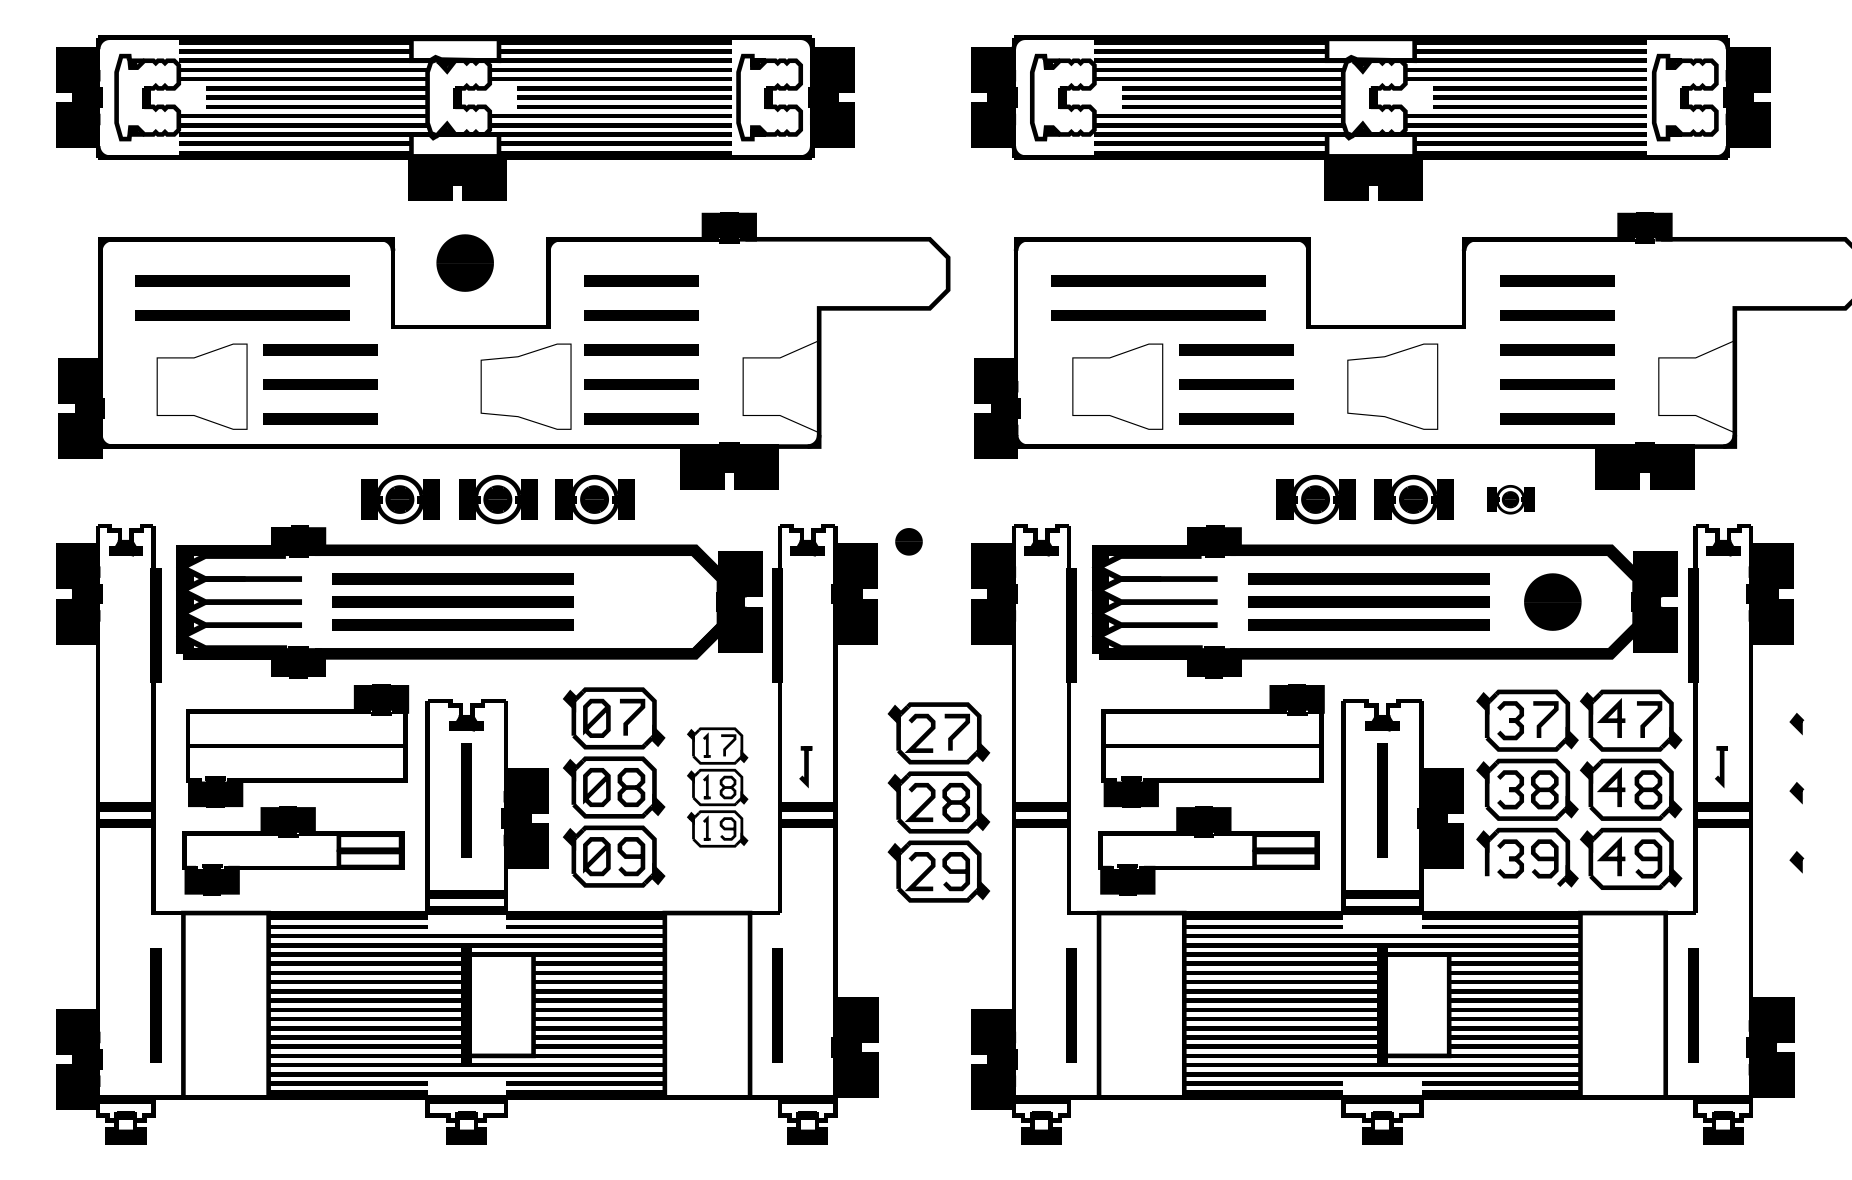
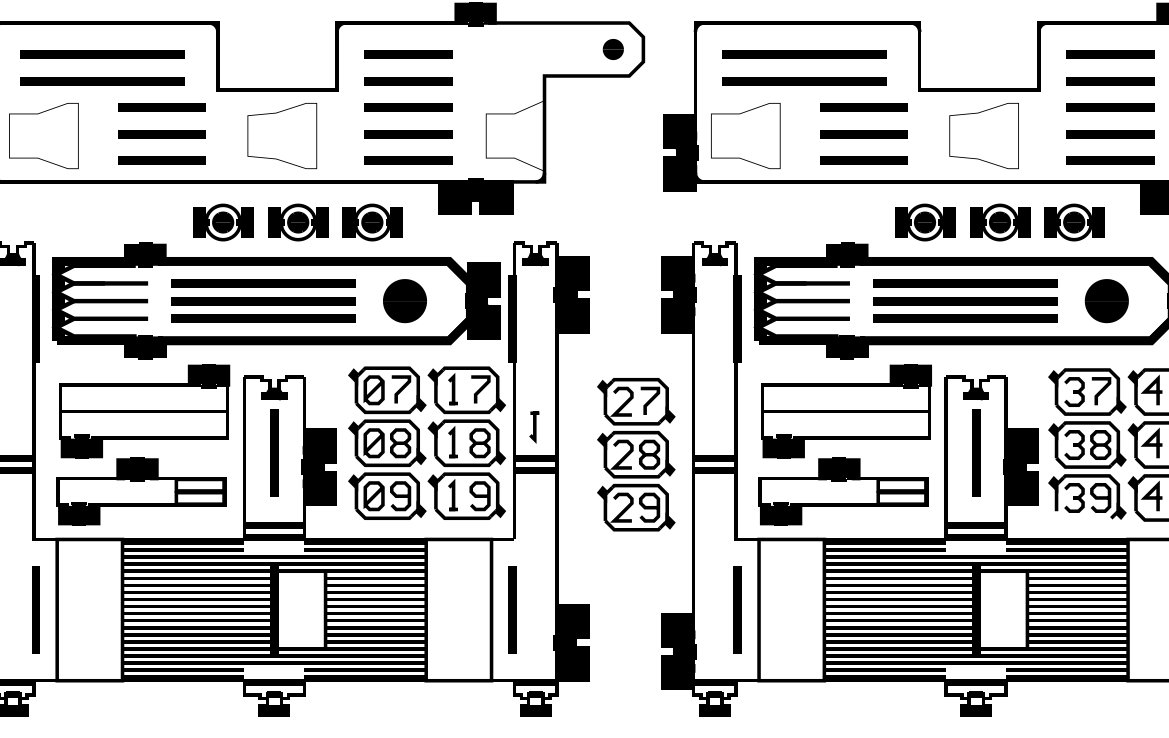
part: (464, 262) -> (404, 300), moved
text: (201, 386) -> (43, 135), moved
text: (525, 386) -> (281, 135), moved
text: (1117, 386) -> (745, 135), moved
part: (1510, 499) -> (1074, 222), size x1.67
part: (908, 541) -> (612, 49), moved
part: (717, 787) -> (466, 443), size x1.67

